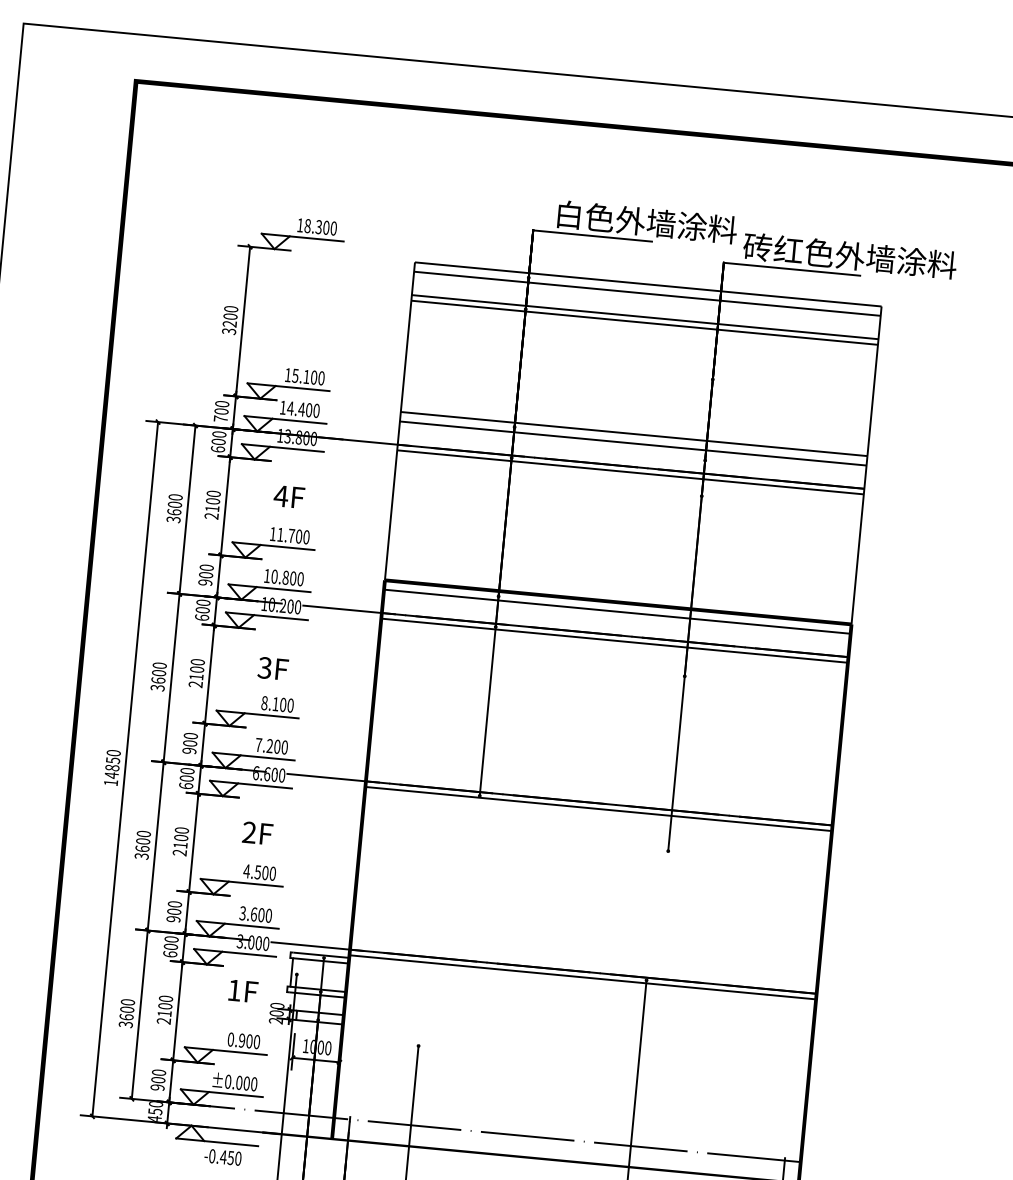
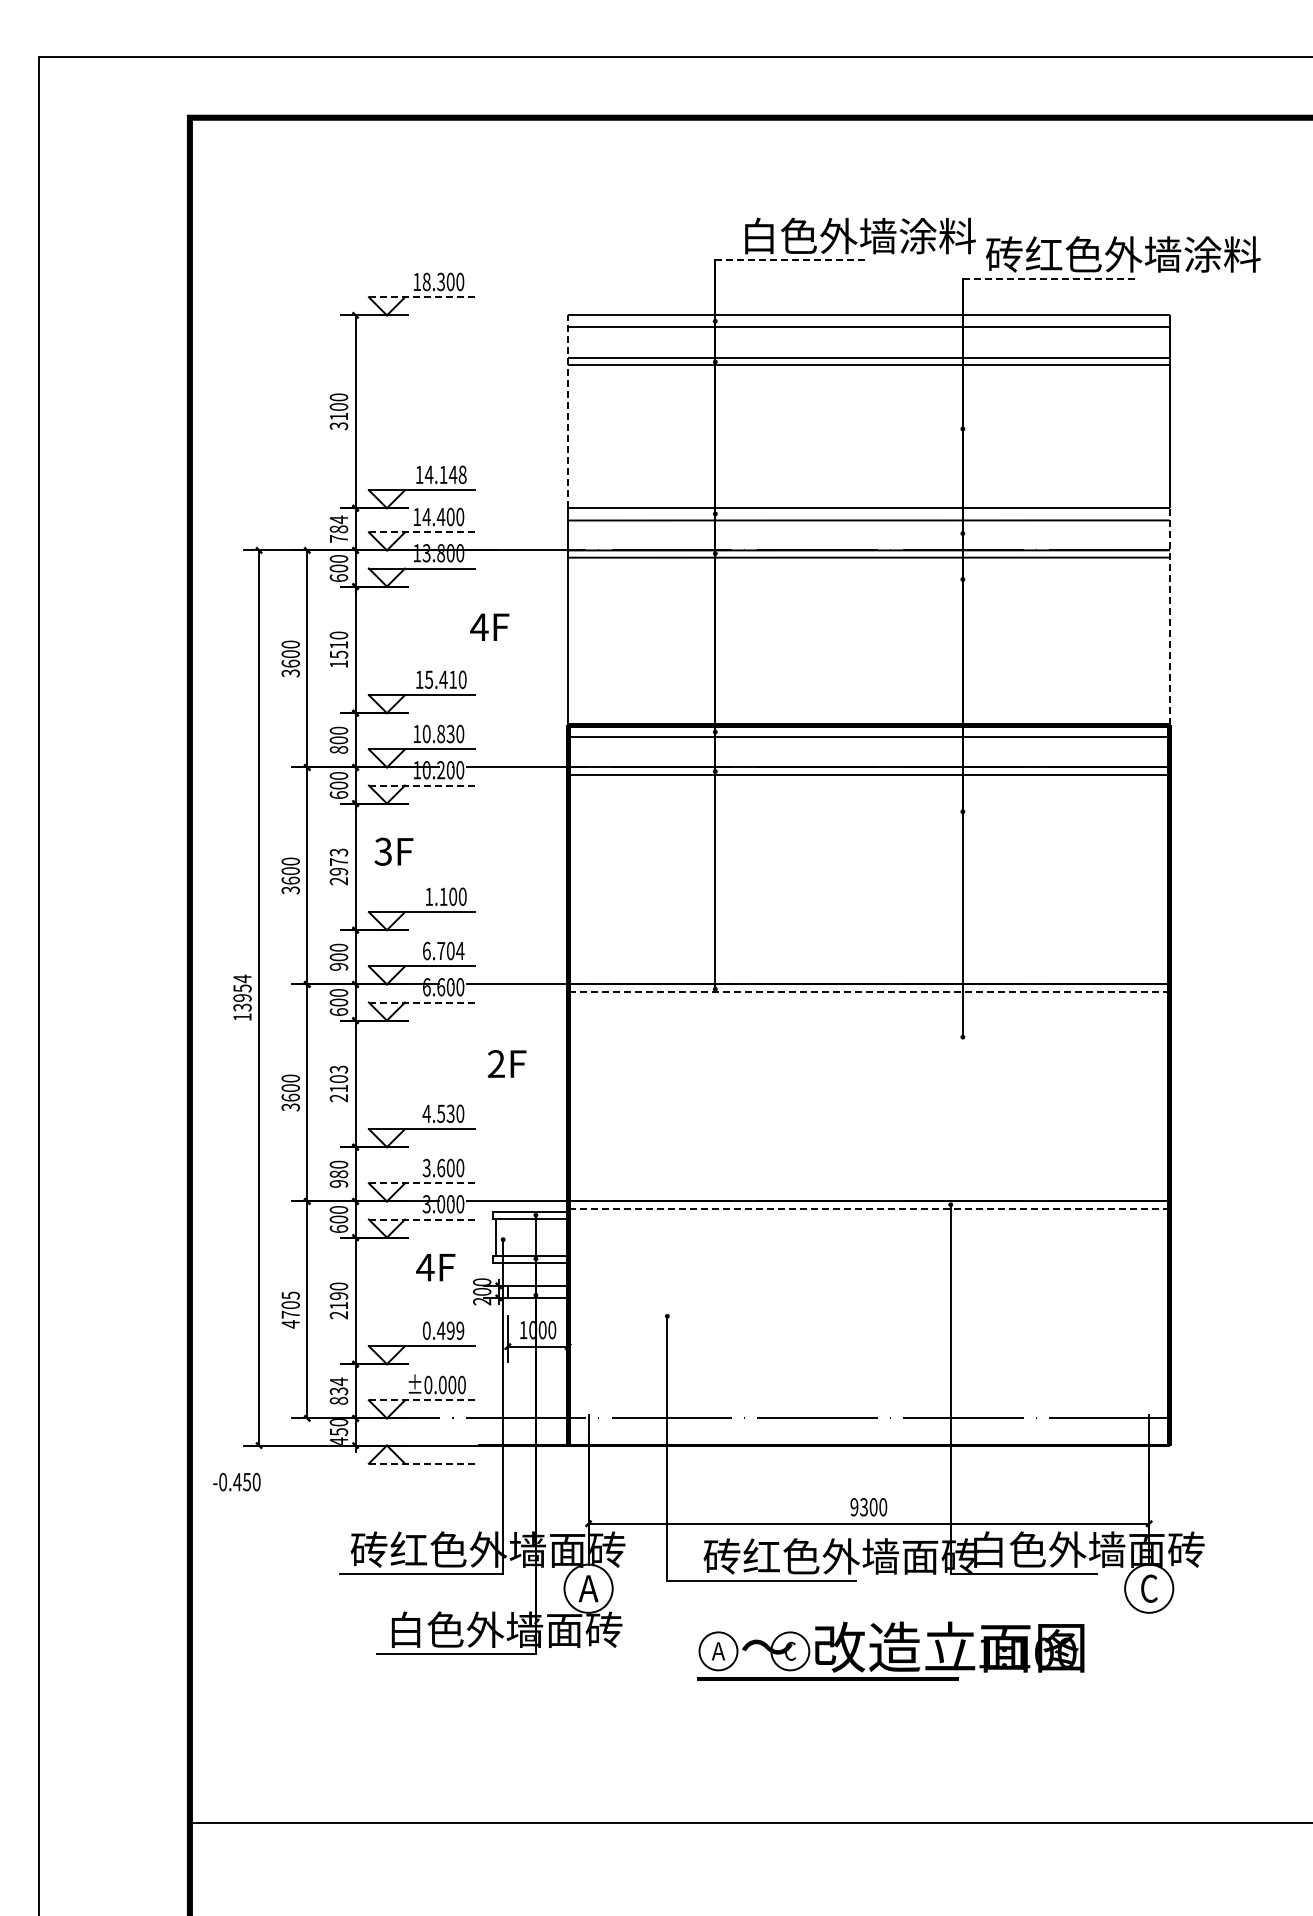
line: (592, 236) -> (791, 260), solid -> dashed
line: (302, 237) -> (421, 297), solid -> dashed
line: (791, 269) -> (1050, 278), solid -> dashed
text: (229, 323) -> (338, 416), 3200 -> 3100
line: (408, 336) -> (568, 411), solid -> dashed
text: (308, 376) -> (445, 474), 15.100 -> 14.148
text: (221, 407) -> (338, 524), 700 -> 784
line: (285, 420) -> (421, 532), solid -> dashed
text: (289, 496) -> (489, 626), moved
text: (212, 508) -> (338, 654), 2100 -> 1510
text: (290, 535) -> (441, 679), 11.700 -> 15.410
line: (859, 540) -> (1169, 616), solid -> dashed
text: (293, 578) -> (450, 734), 10.800 -> 10.830
text: (205, 582) -> (338, 749), 900 -> 800
line: (266, 616) -> (421, 785), solid -> dashed
text: (272, 668) -> (393, 851), moved
text: (196, 669) -> (338, 861), 2100 -> 2973
text: (264, 702) -> (429, 896), 8.100 -> 1.100
text: (271, 745) -> (443, 950), 7.200 -> 6.704
text: (112, 763) -> (242, 992), 14850 -> 13954
line: (250, 784) -> (421, 1002), solid -> dashed
line: (598, 808) -> (868, 991), solid -> dashed
text: (181, 830) -> (338, 1069), 2100 -> 2103
text: (258, 833) -> (507, 1063), moved
text: (265, 872) -> (450, 1113), 4.500 -> 4.530
text: (173, 911) -> (338, 1174), 900 -> 980
line: (237, 924) -> (421, 1183), solid -> dashed
line: (234, 952) -> (421, 1219), solid -> dashed
line: (582, 977) -> (868, 1208), solid -> dashed
text: (234, 990) -> (425, 1267), 1F -> 4F
text: (165, 1006) -> (339, 1296), 2100 -> 2190
text: (126, 1013) -> (290, 1309), 3600 -> 4705
text: (249, 1041) -> (450, 1330), 0.900 -> 0.499
text: (158, 1079) -> (338, 1390), 900 -> 834
line: (221, 1093) -> (421, 1400), solid -> dashed
line: (217, 1142) -> (421, 1463), solid -> dashed
text: (222, 1156) -> (236, 1481), moved

